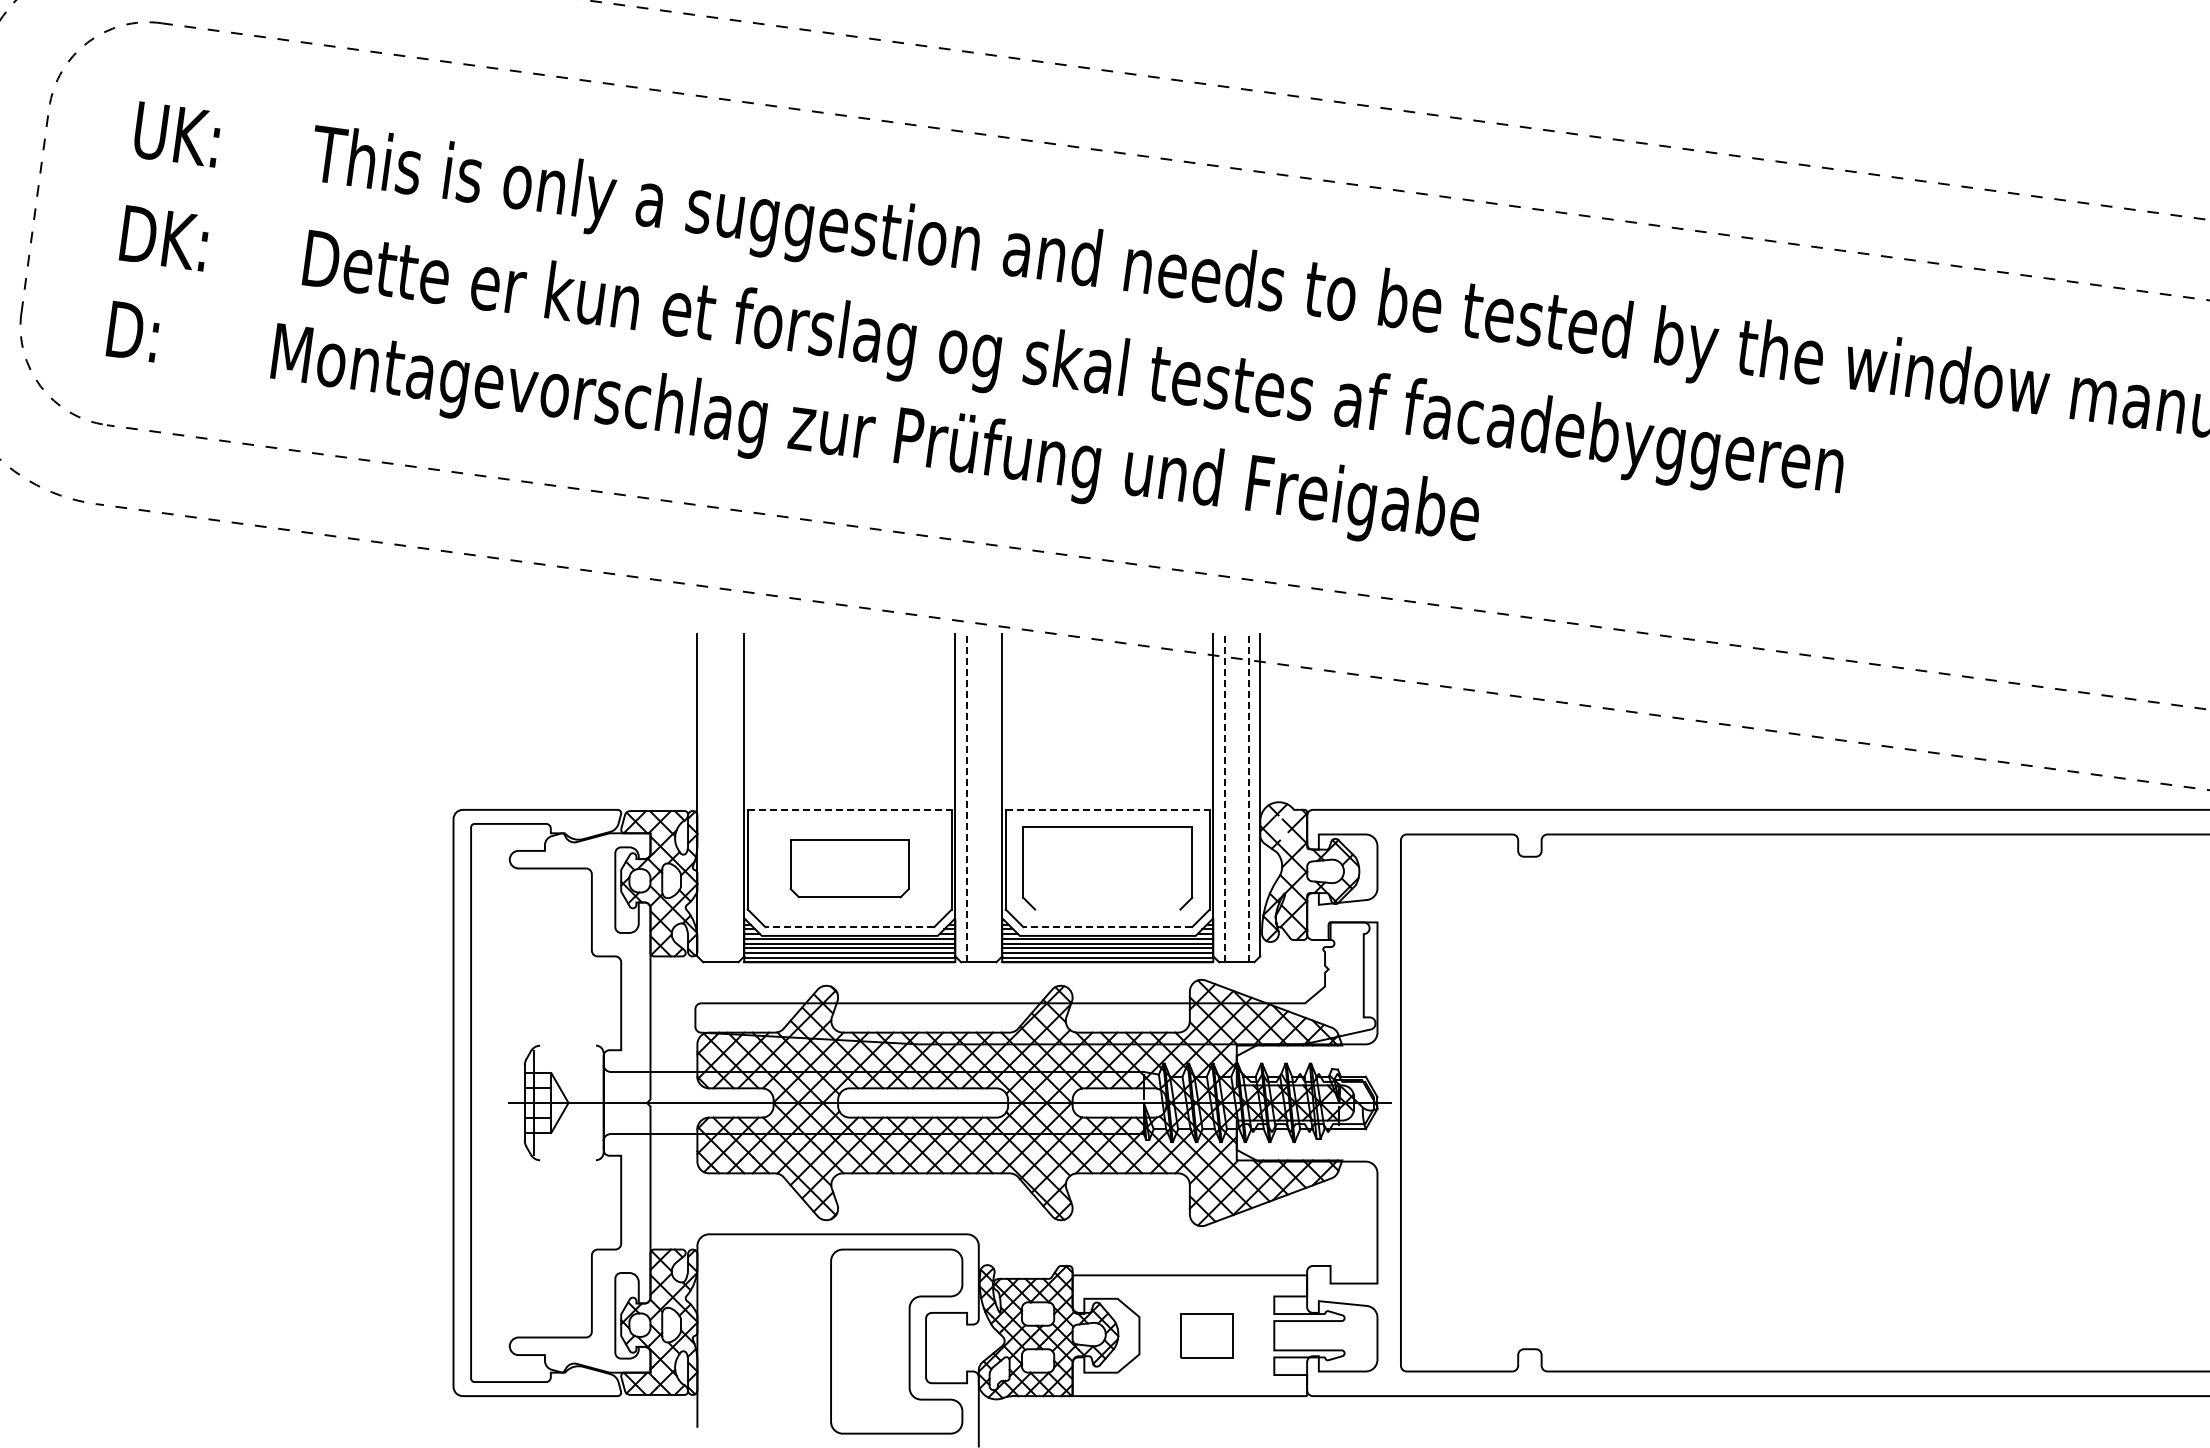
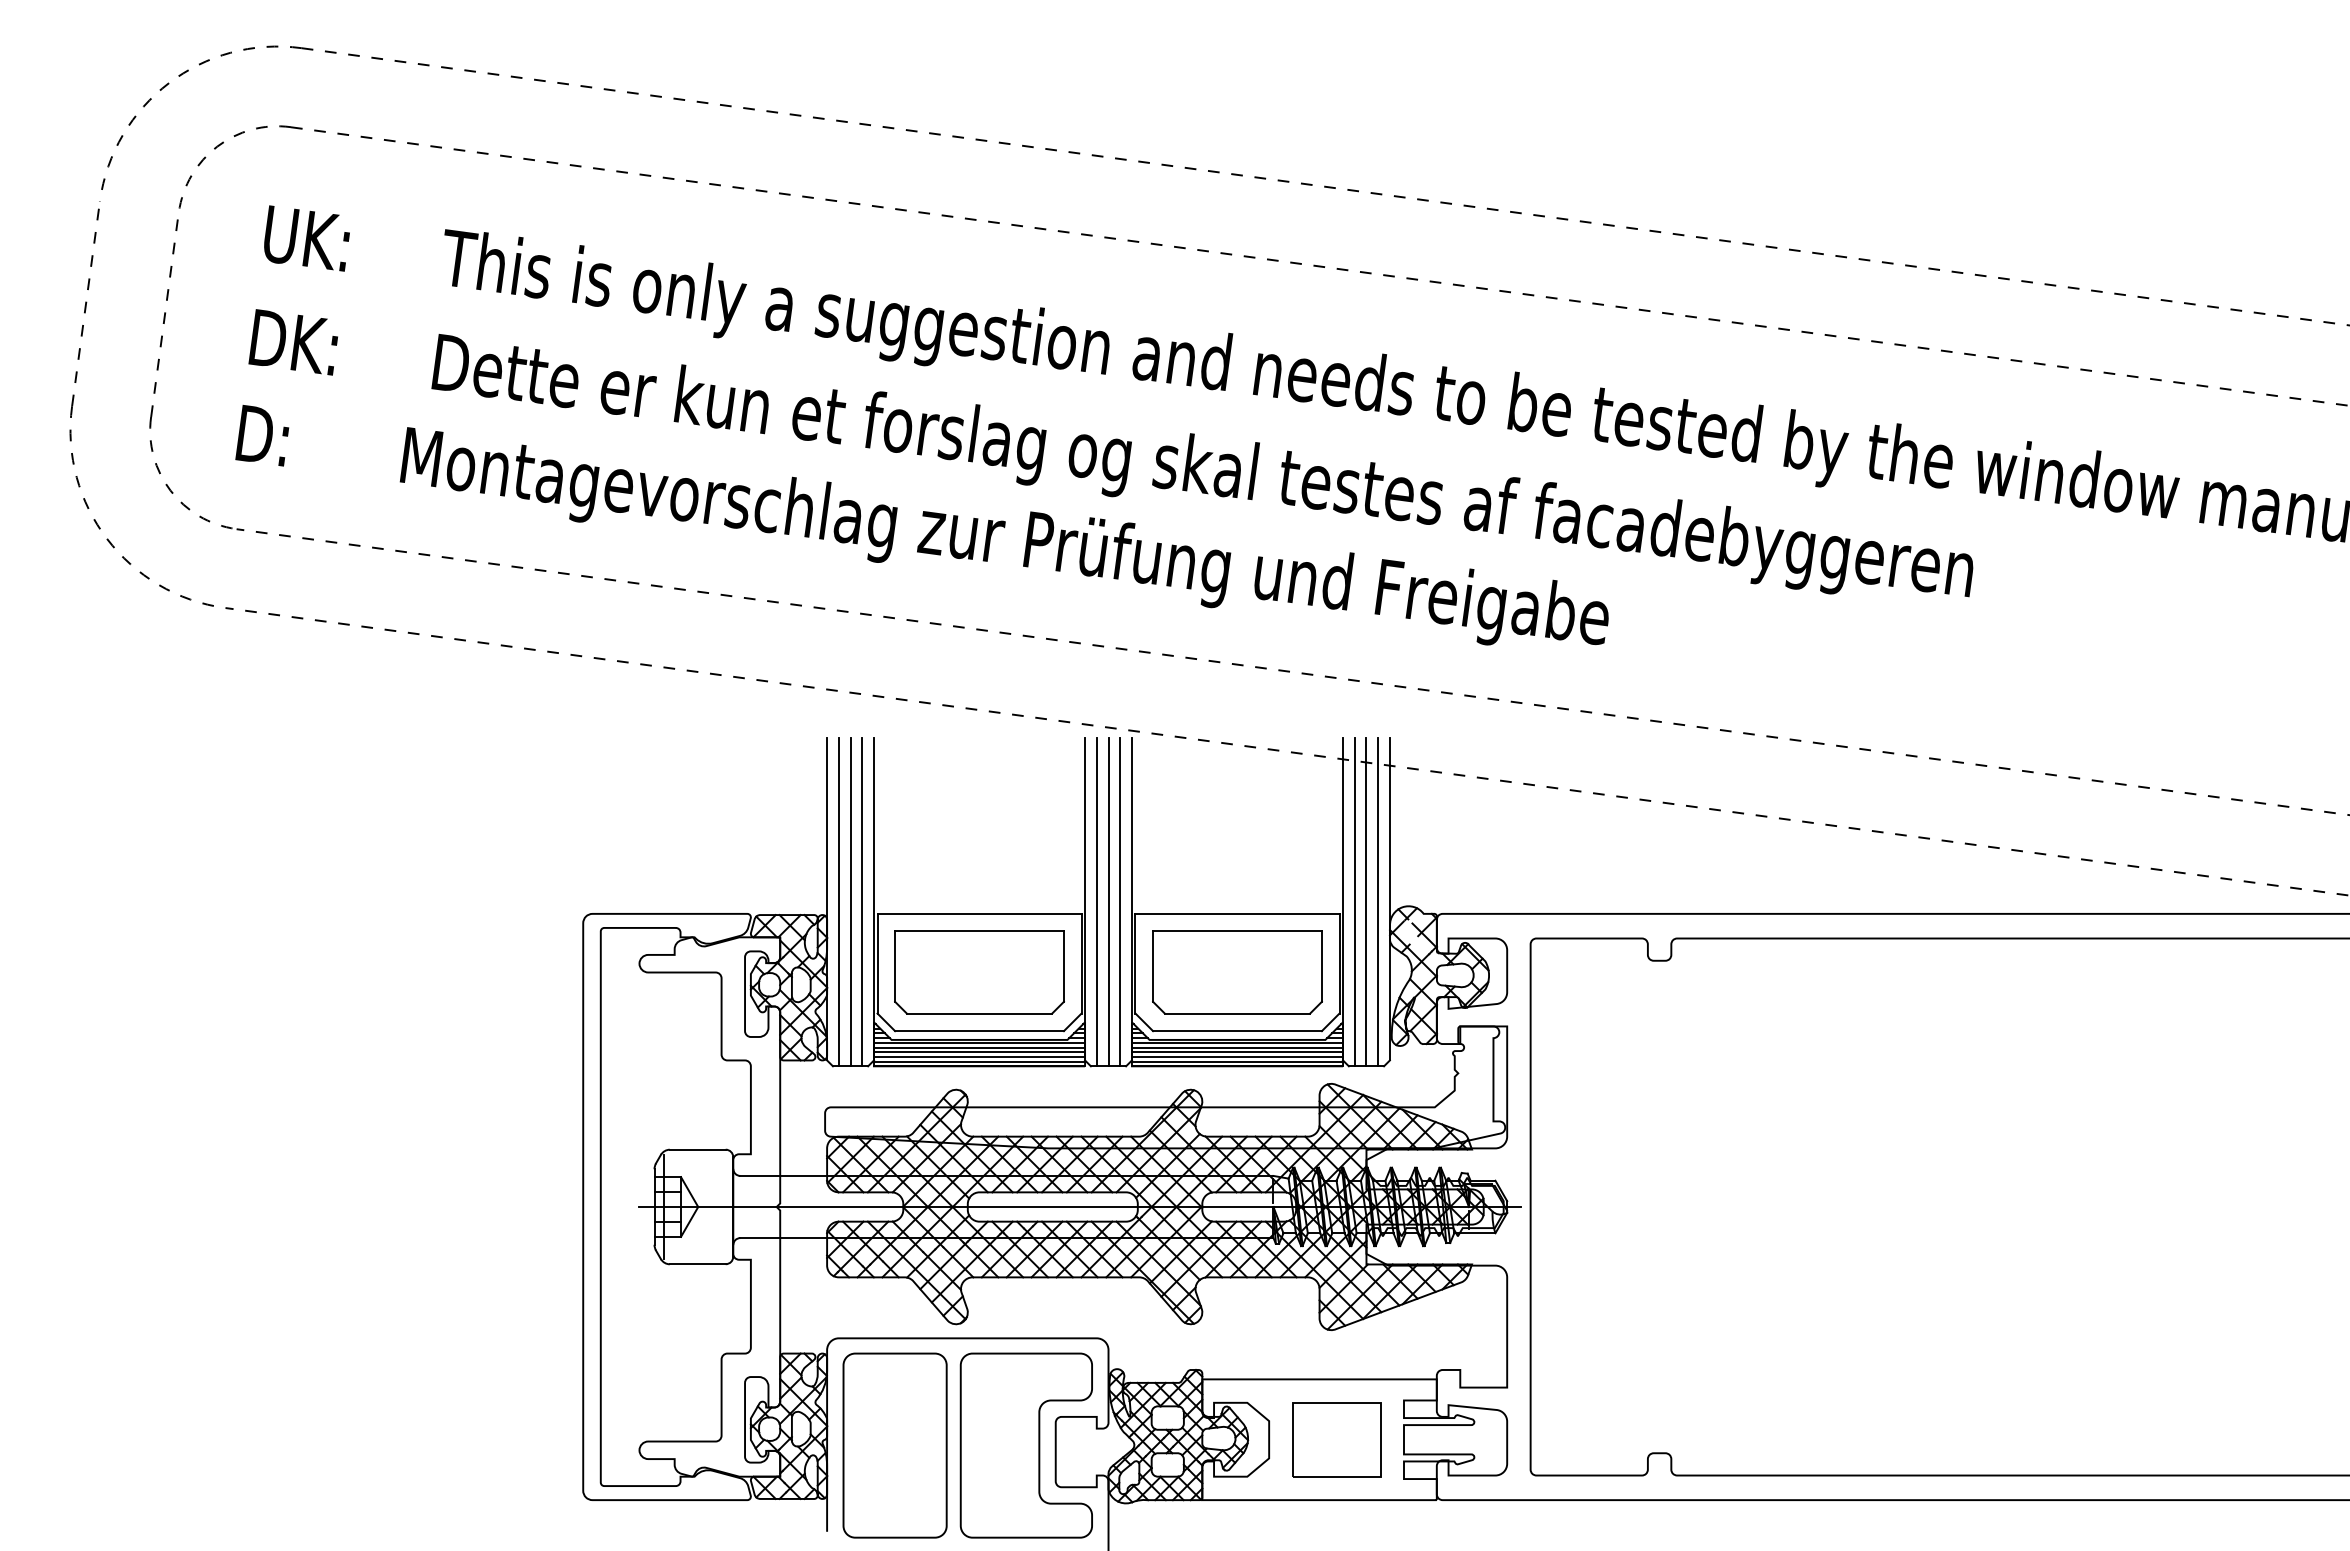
line: (708, 797) -> (838, 901), added
line: (720, 797) -> (850, 901), added
line: (732, 797) -> (862, 901), added
line: (966, 797) -> (1096, 901), dashed -> solid
line: (978, 797) -> (1108, 901), added
line: (990, 797) -> (1120, 901), added
line: (1224, 797) -> (1354, 901), dashed -> solid
line: (1236, 797) -> (1366, 901), added
line: (1248, 797) -> (1378, 901), dashed -> solid
line: (850, 809) -> (980, 913), dashed -> solid
line: (1107, 809) -> (1237, 913), dashed -> solid
part: (849, 868) -> (979, 972), size x1.43
line: (1107, 909) -> (1237, 1013), added
line: (849, 927) -> (979, 1031), dashed -> solid
line: (1106, 927) -> (1236, 1031), dashed -> solid
line: (567, 1045) -> (697, 1149), added
line: (567, 1160) -> (697, 1264), added
part: (1206, 1335) -> (1336, 1439), size x1.67
part: (764, 1341) -> (894, 1445), added

